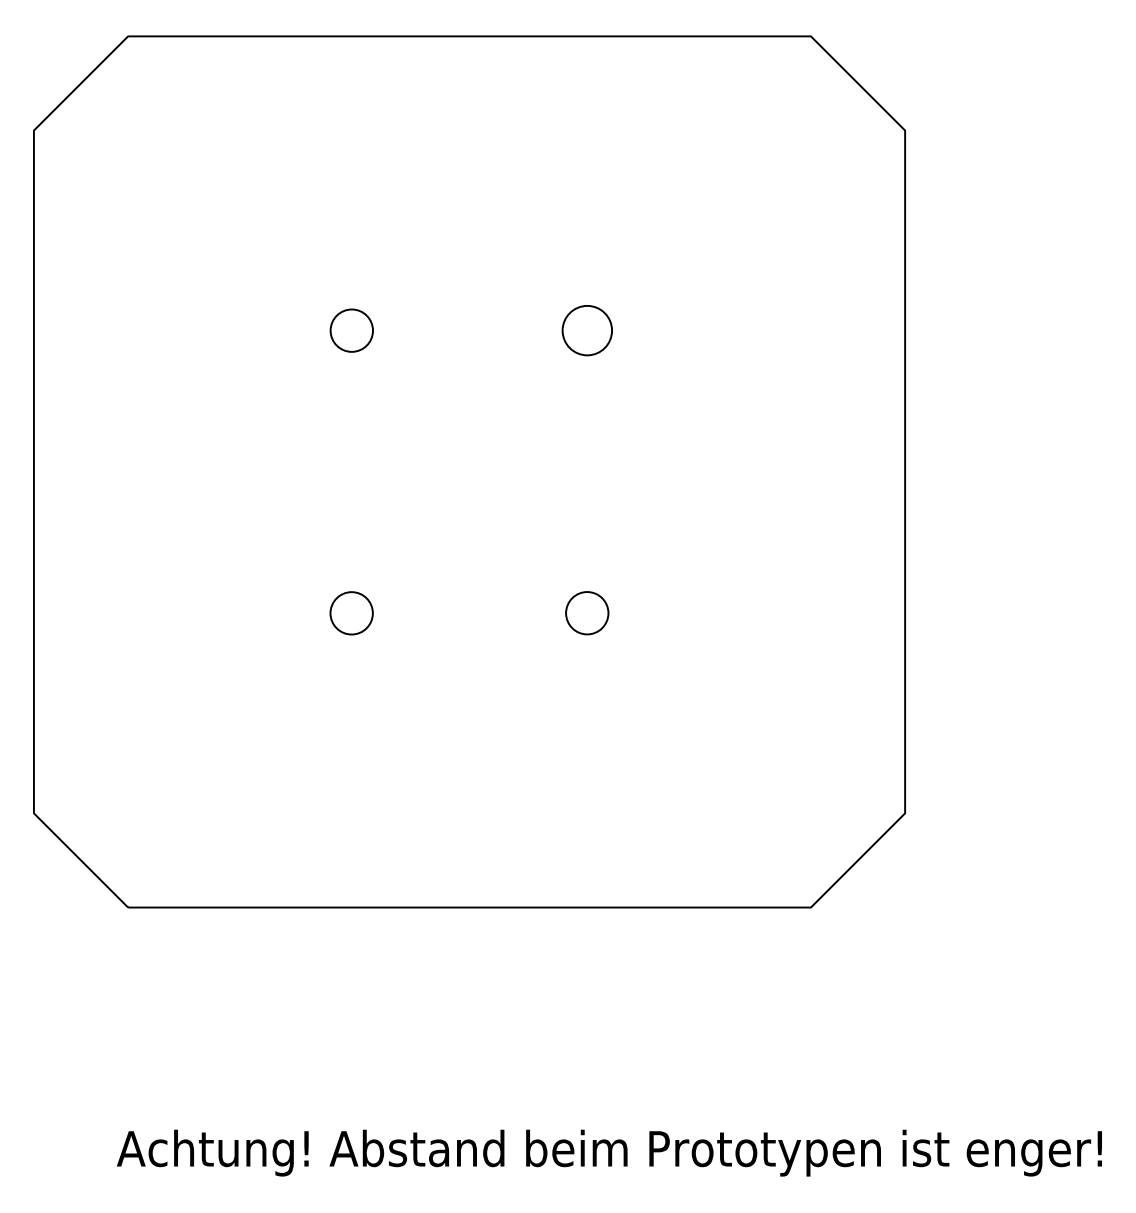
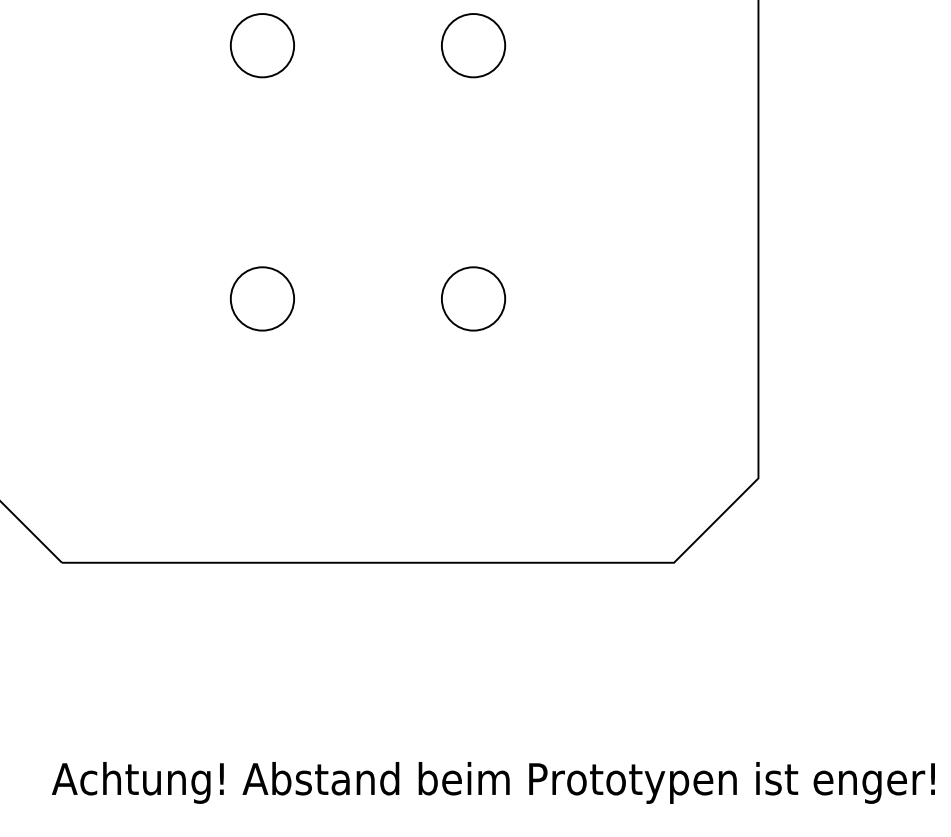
circle: (351, 330) -> (262, 45), size x1.67
circle: (587, 330) -> (473, 45), size x1.43
circle: (586, 612) -> (472, 298), size x1.67
circle: (351, 613) -> (262, 299), size x1.67

